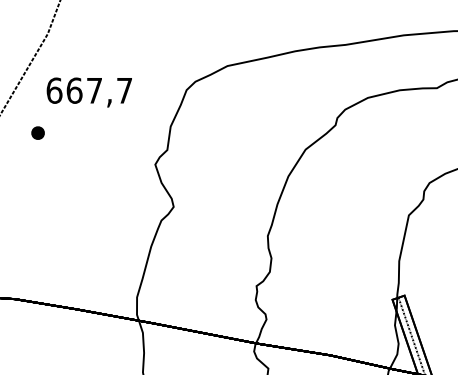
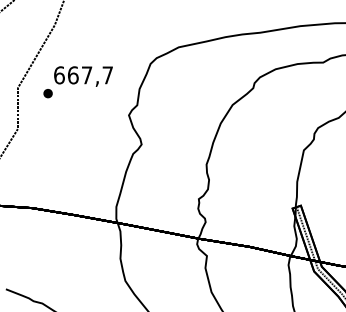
text: (89, 92) -> (83, 76), moved

